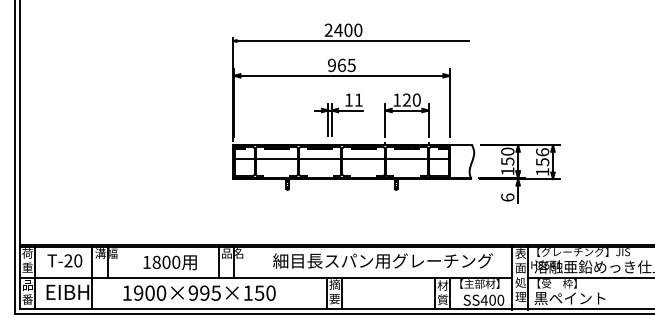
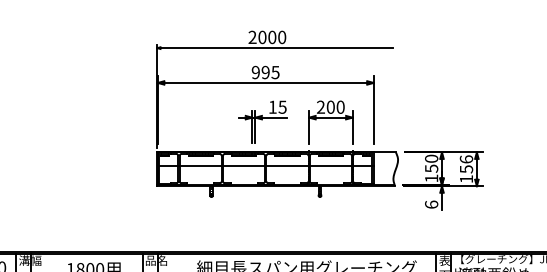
text: (338, 29) -> (262, 36), 2400 -> 2000
text: (341, 65) -> (265, 72), 965 -> 995
text: (358, 99) -> (282, 106), 11 -> 15
text: (401, 99) -> (325, 106), 120 -> 200

